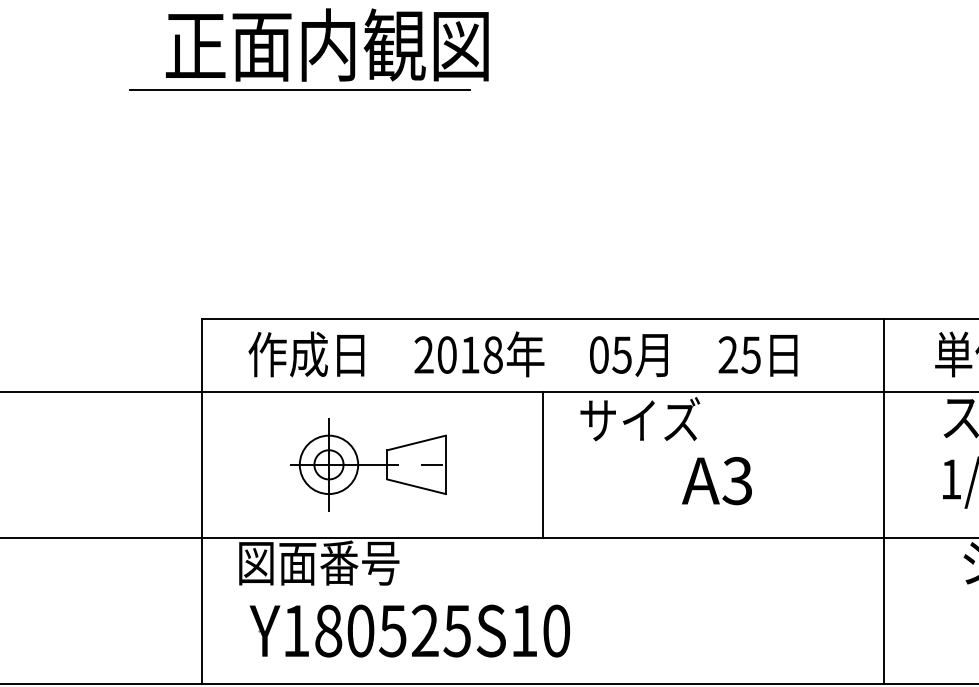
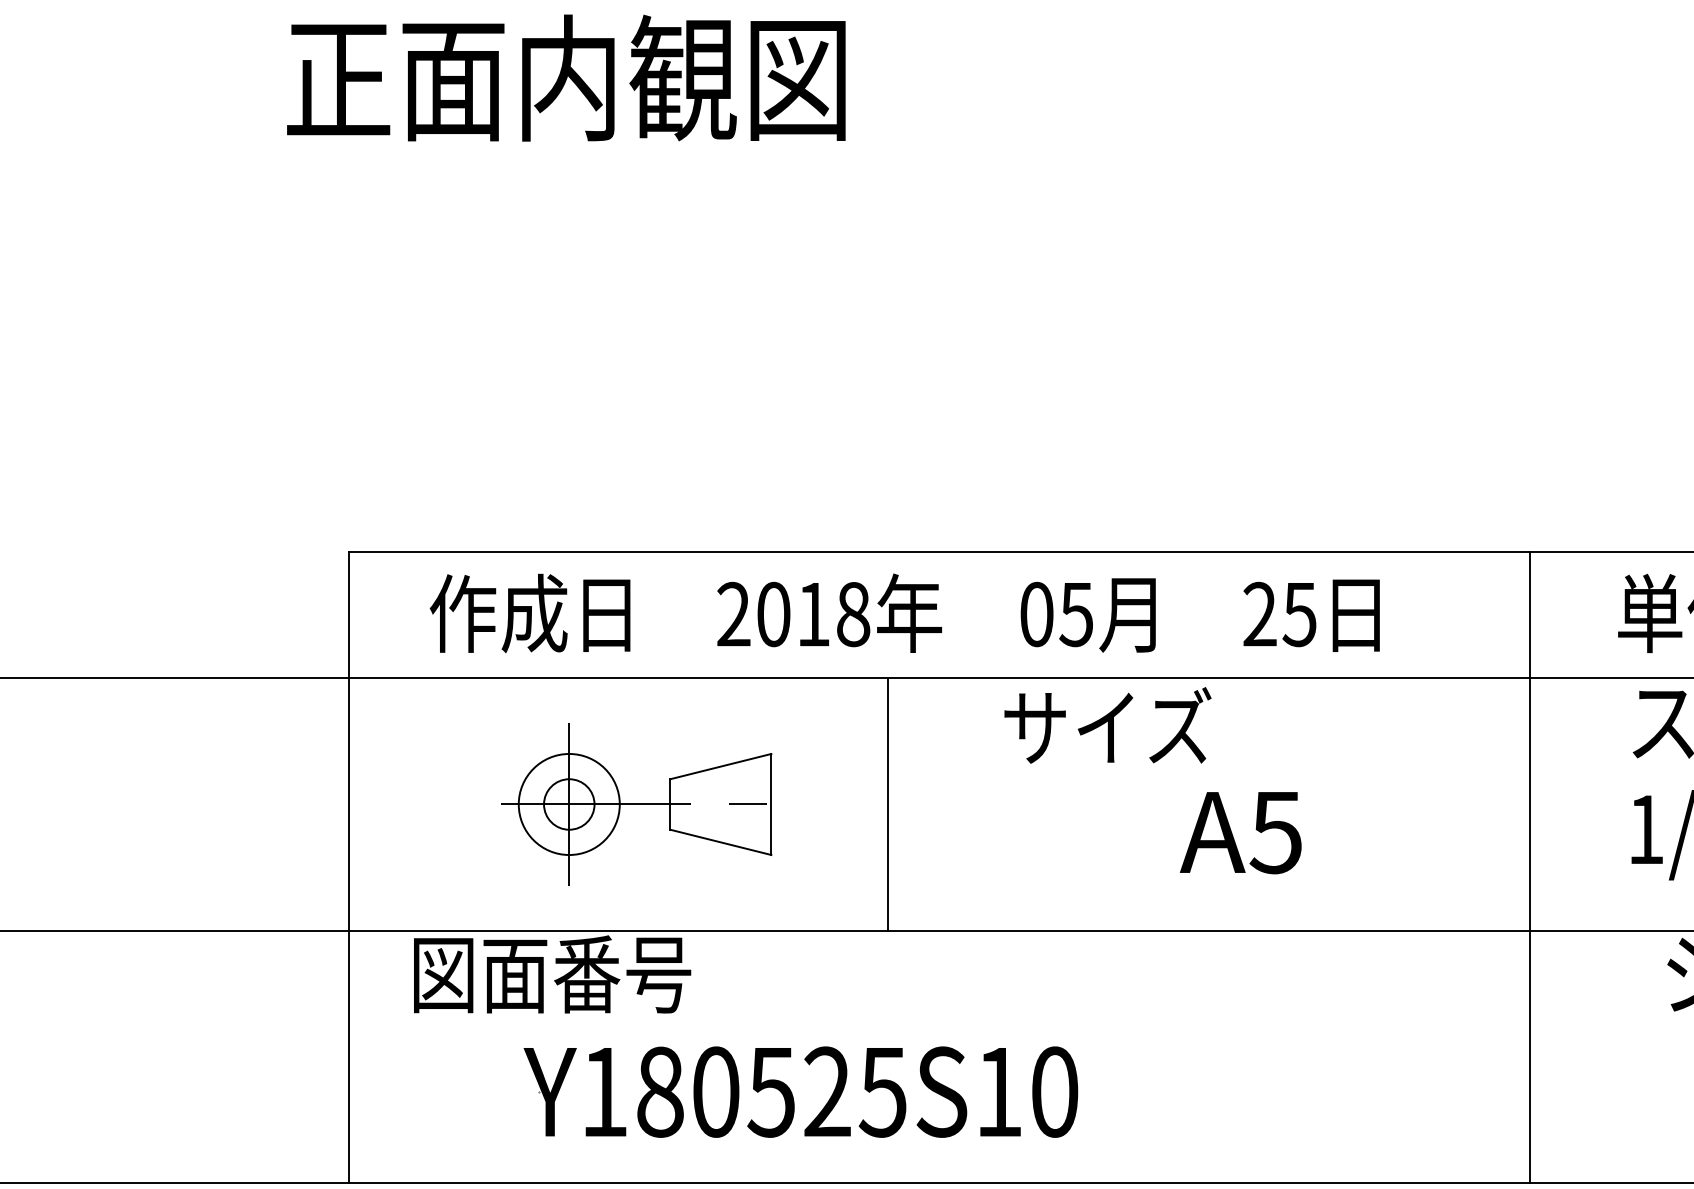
line: (299, 89) -> (518, 155), removed
line: (543, 464) -> (888, 803), moved
text: (737, 480) -> (1276, 831), A3 -> A5
part: (409, 630) -> (800, 1091), moved

